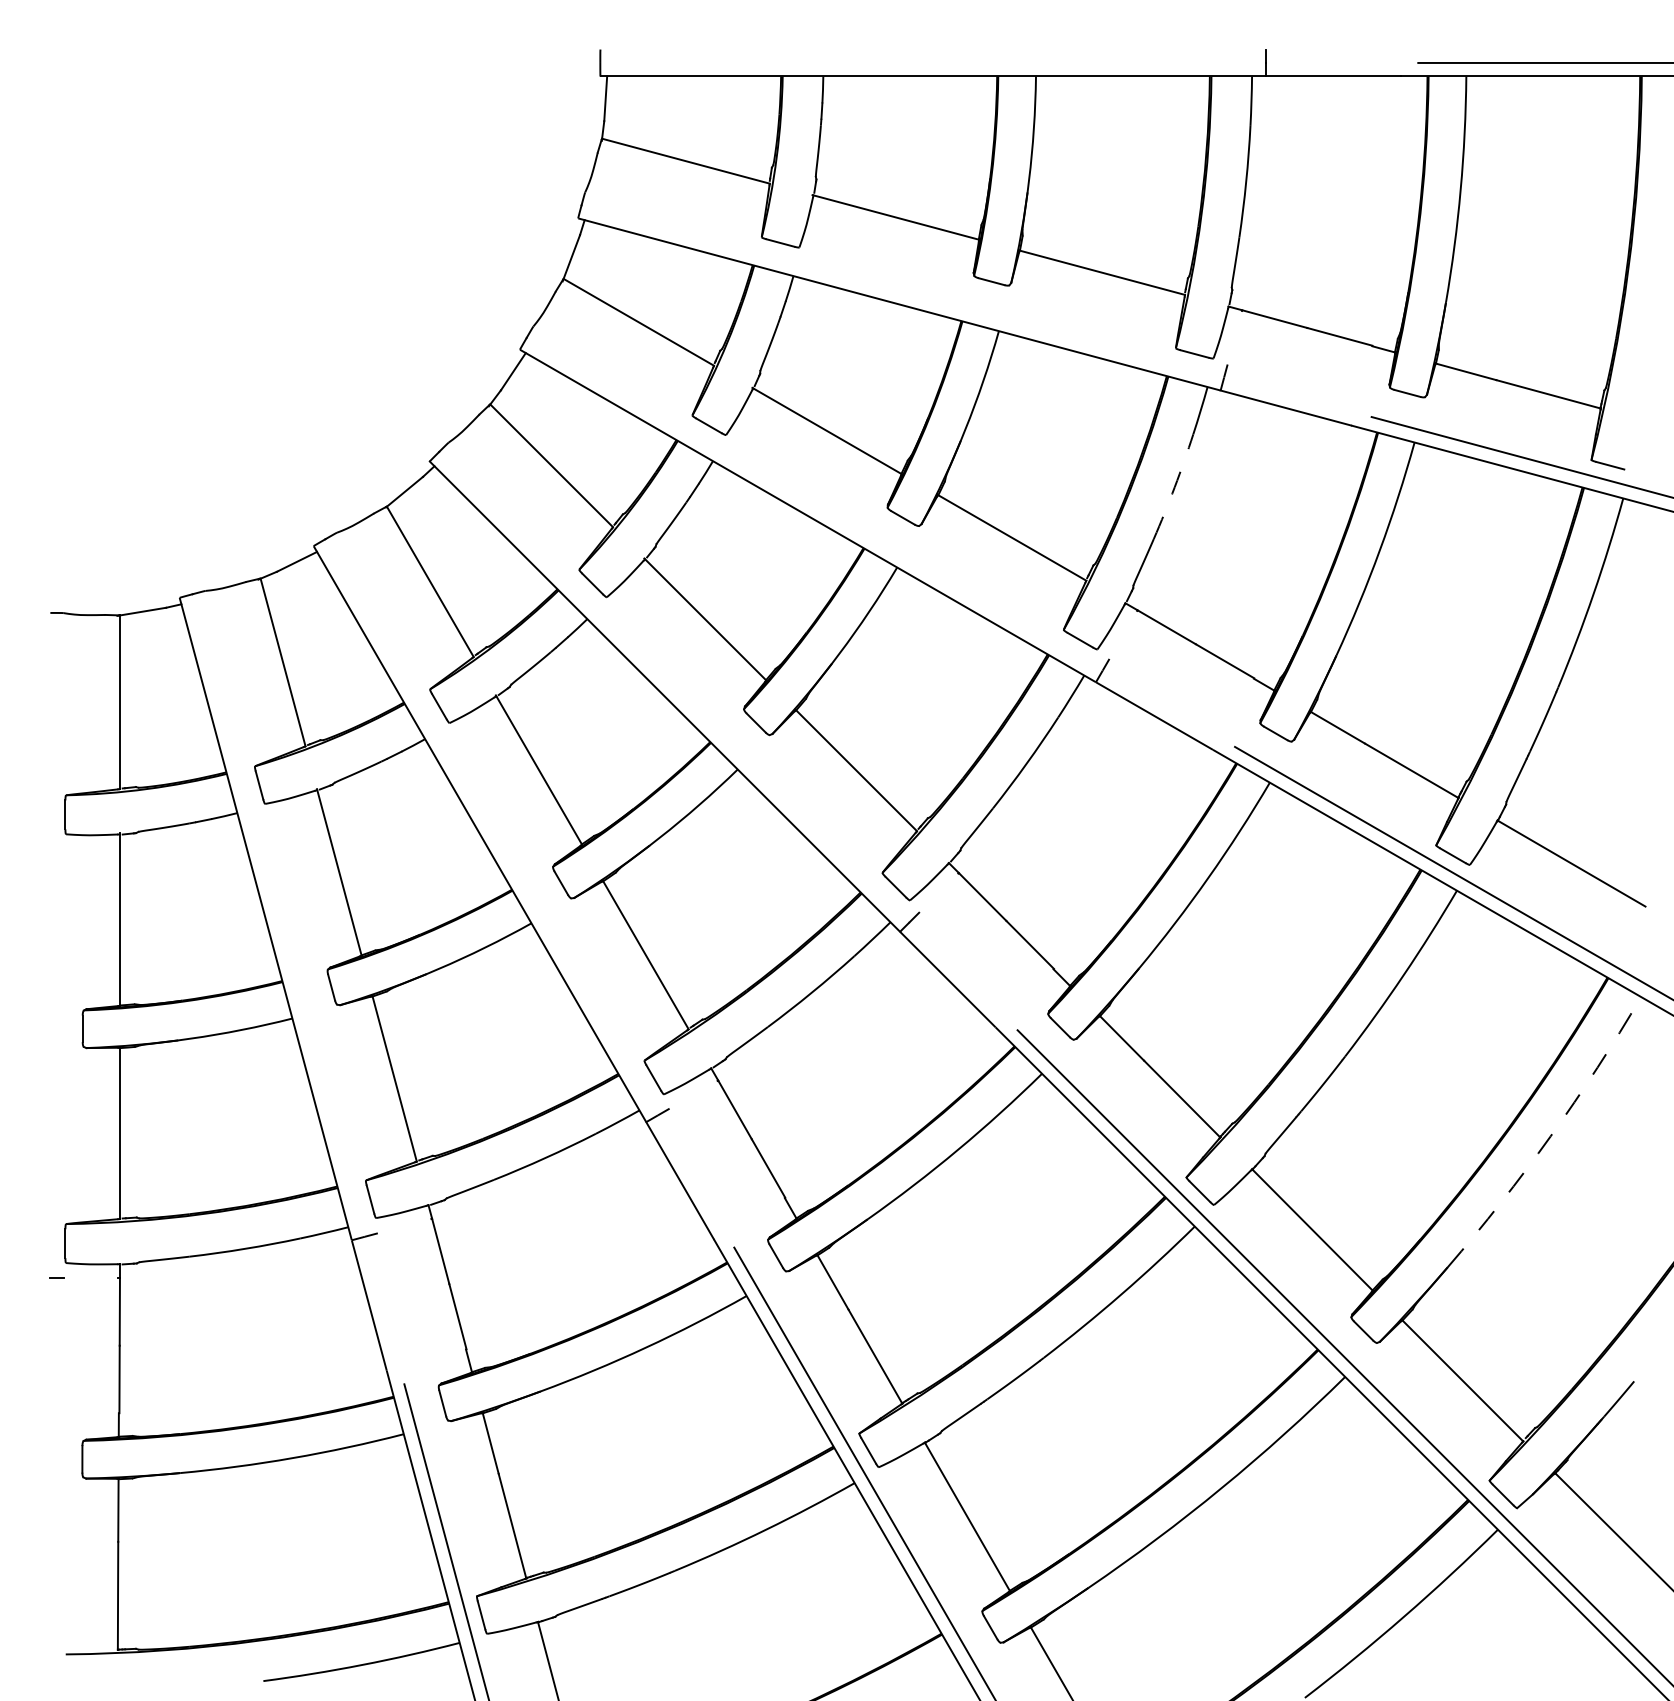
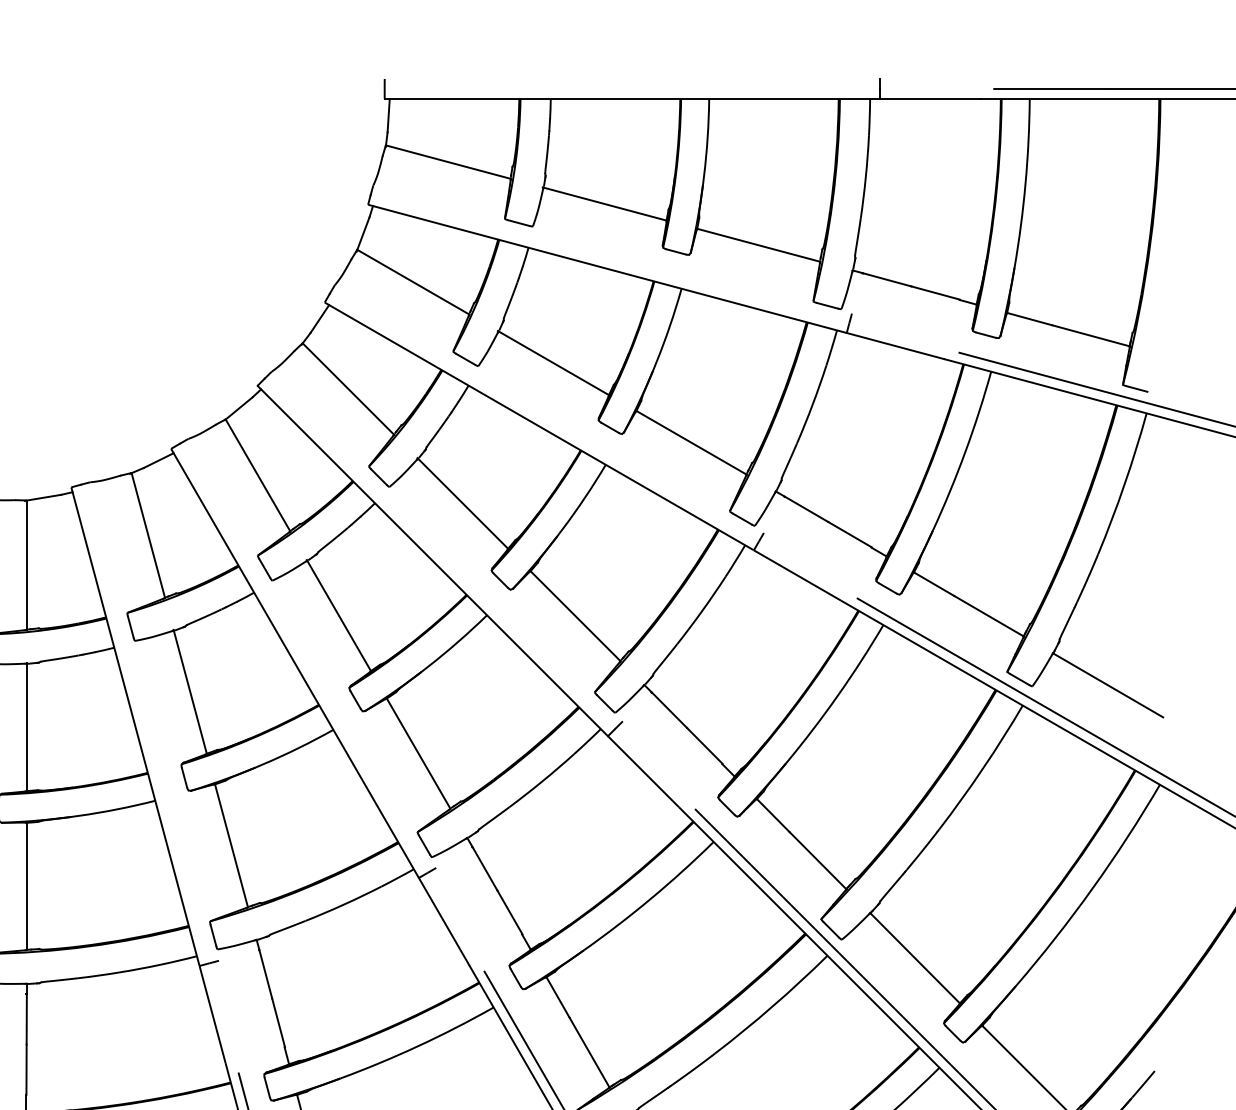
arc: (1174, 487) -> (812, 405), dashed -> solid
arc: (1550, 1136) -> (1092, 888), dashed -> solid

